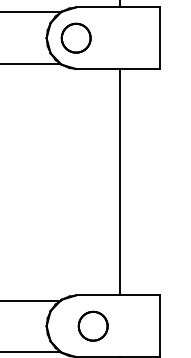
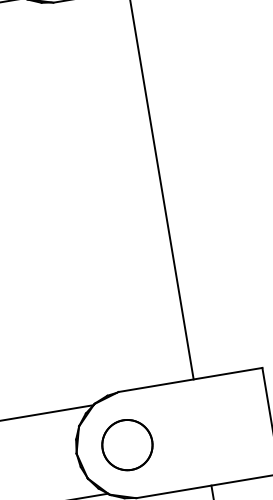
part: (92, 325) -> (125, 443), moved

